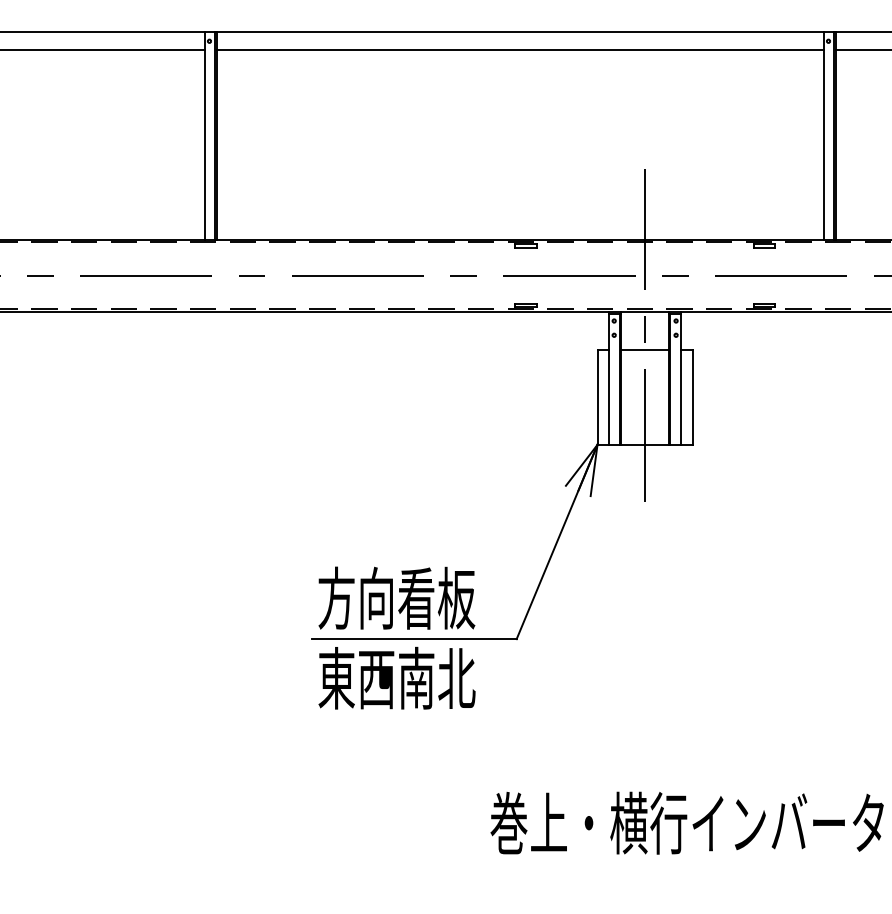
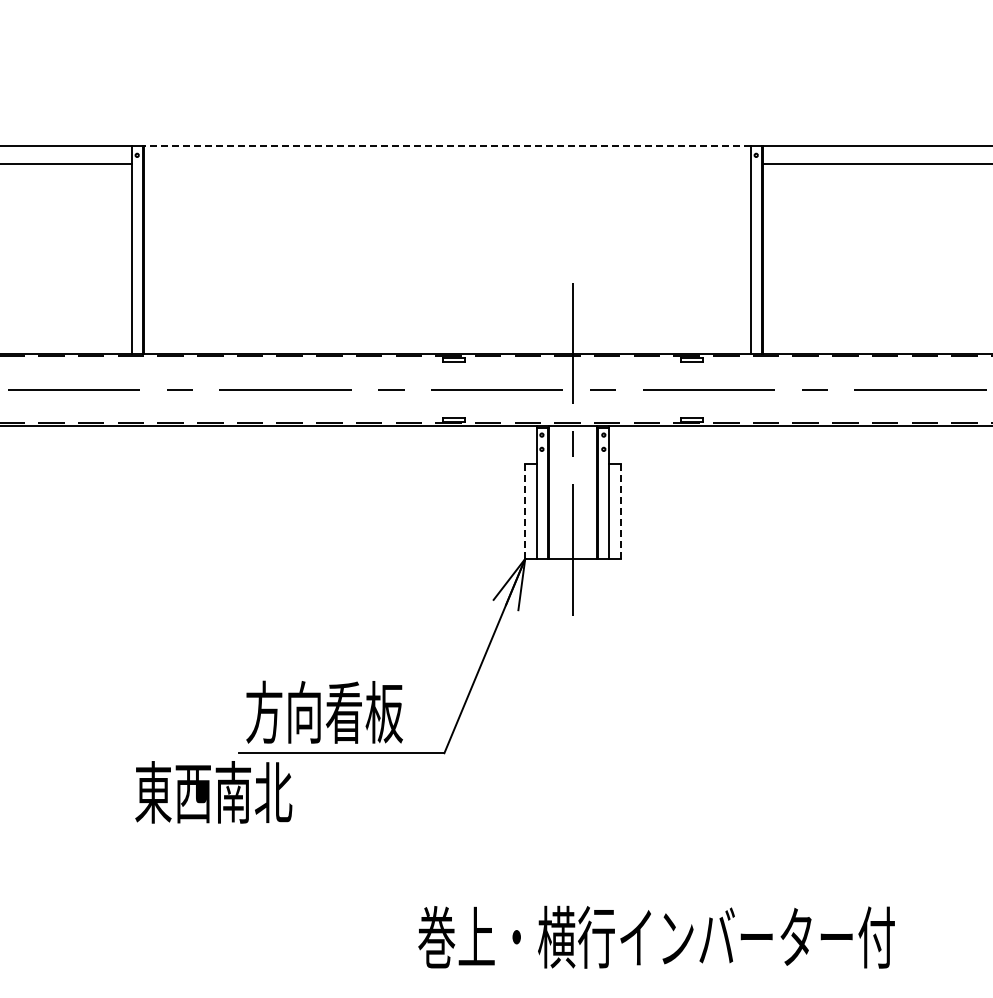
line: (519, 32) -> (447, 146), solid -> dashed
line: (519, 50) -> (447, 164), removed
line: (644, 349) -> (572, 463), removed
line: (597, 397) -> (525, 511), solid -> dashed
line: (692, 397) -> (620, 511), solid -> dashed
text: (396, 678) -> (213, 792), moved

